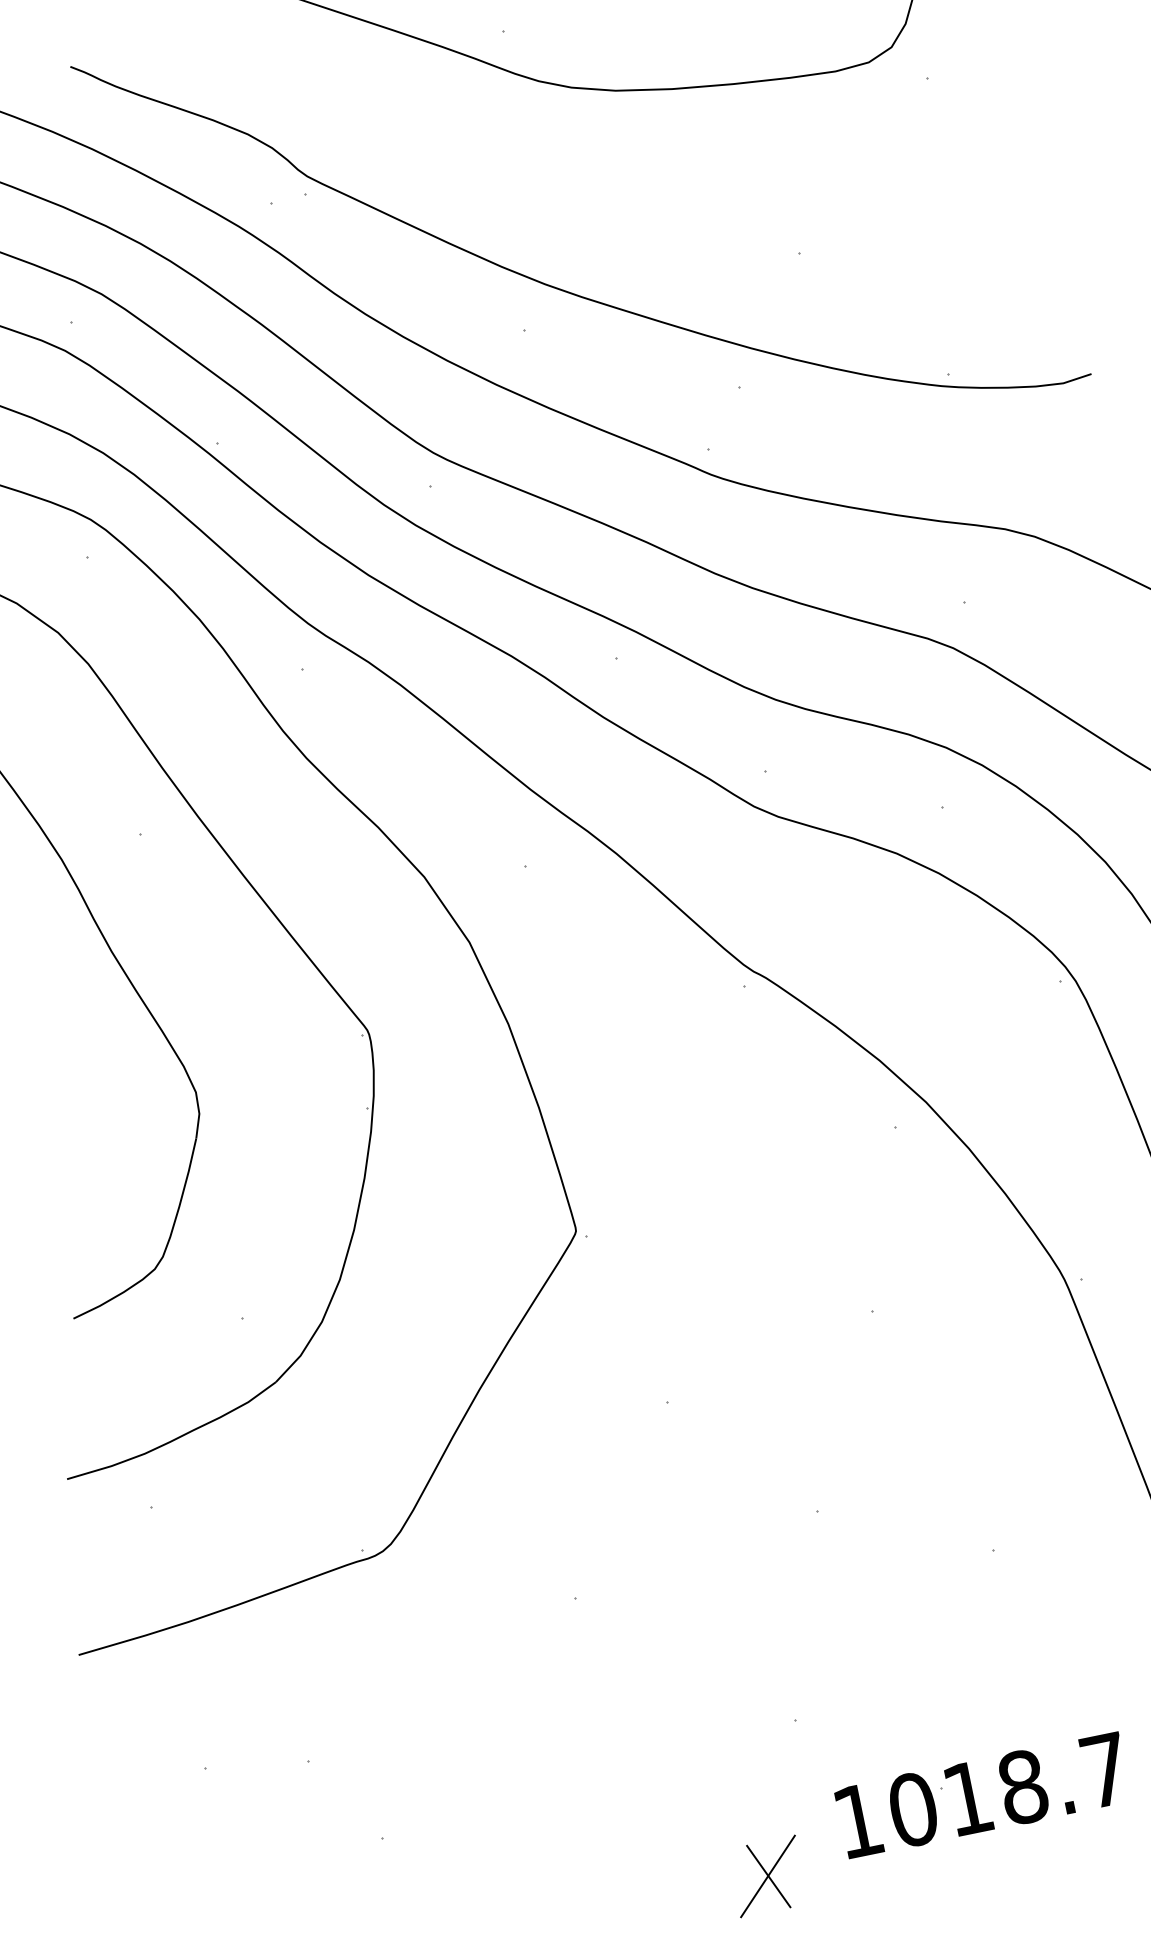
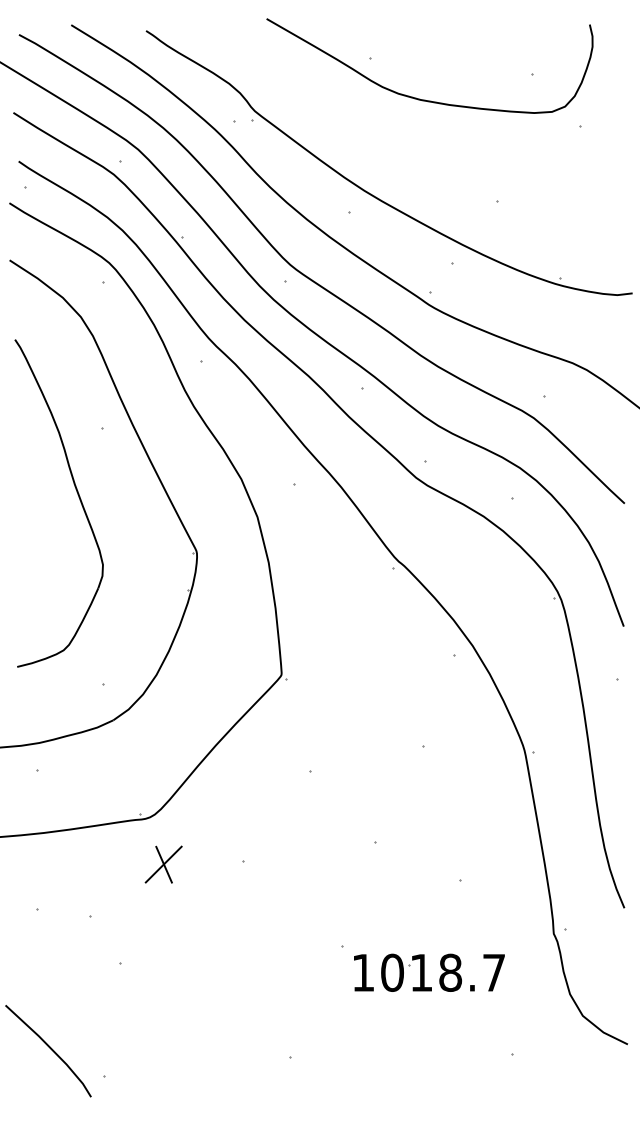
part: (983, 1794) -> (429, 972), moved
part: (767, 1876) -> (163, 864), moved

